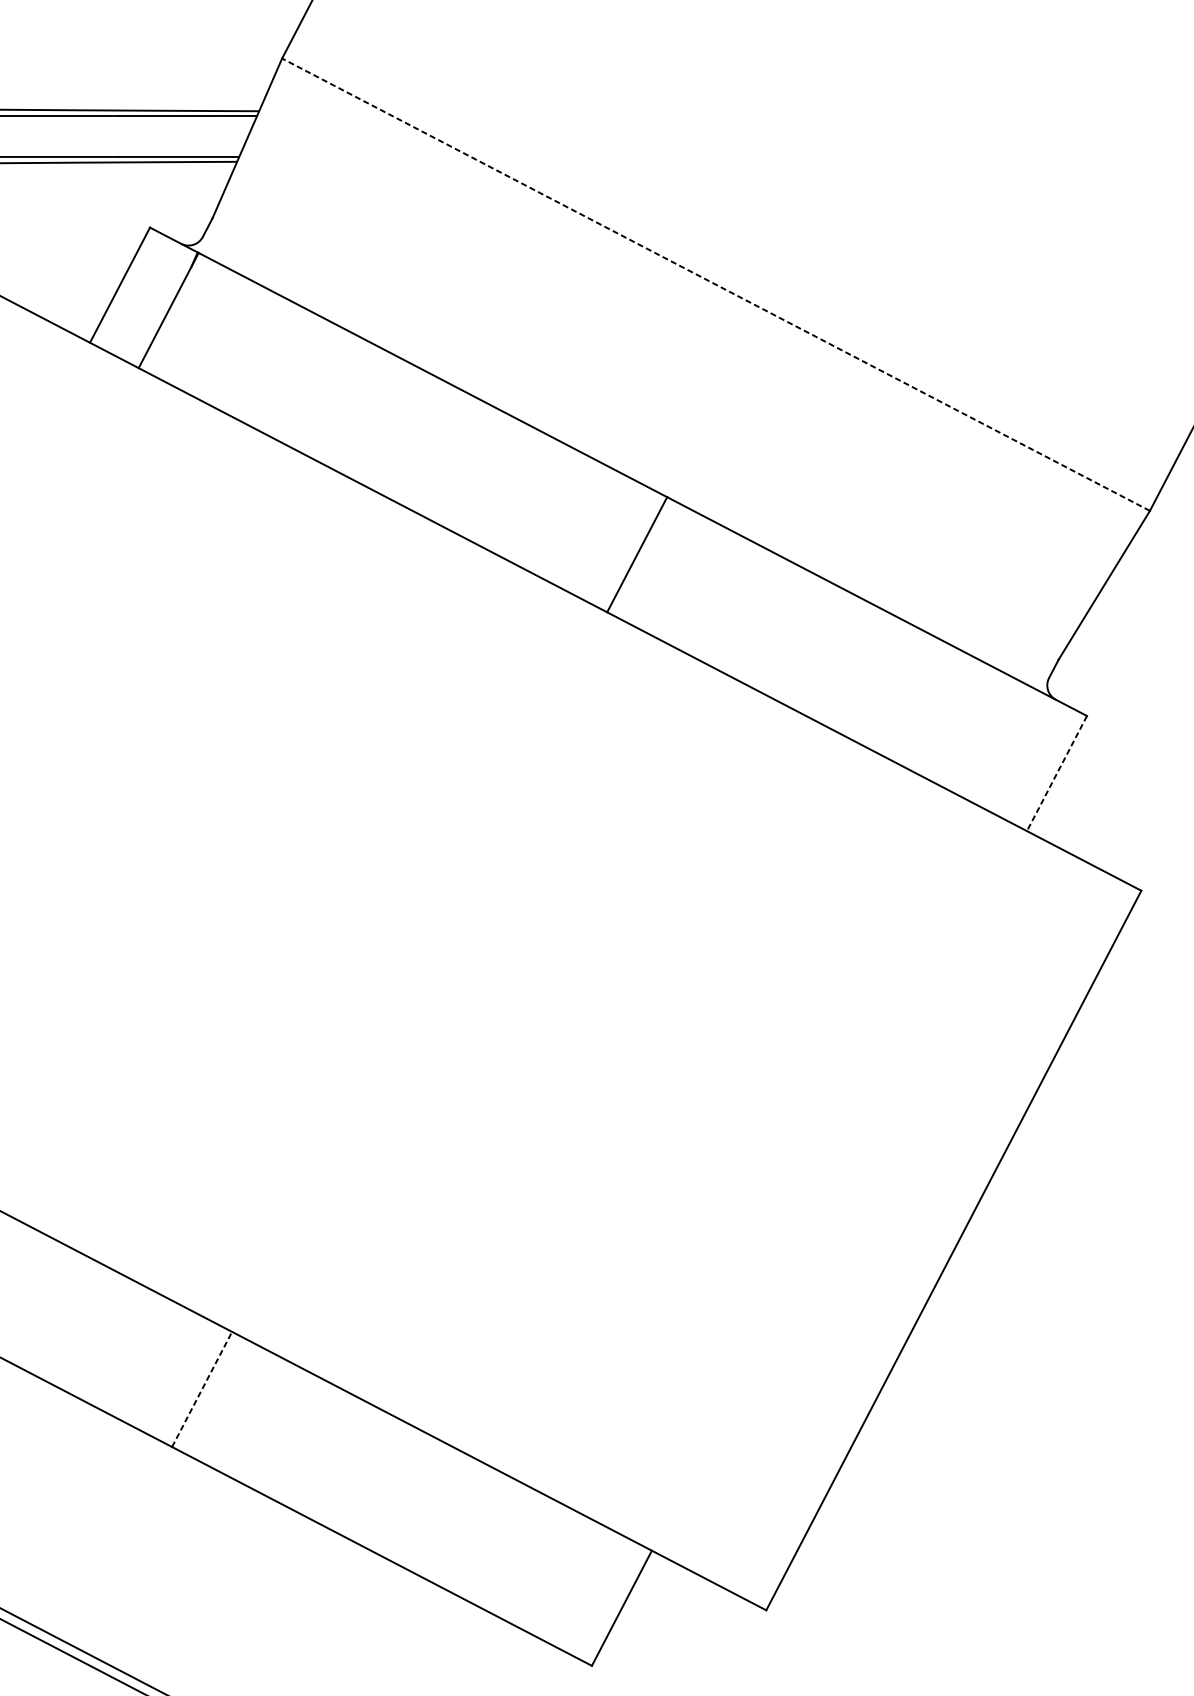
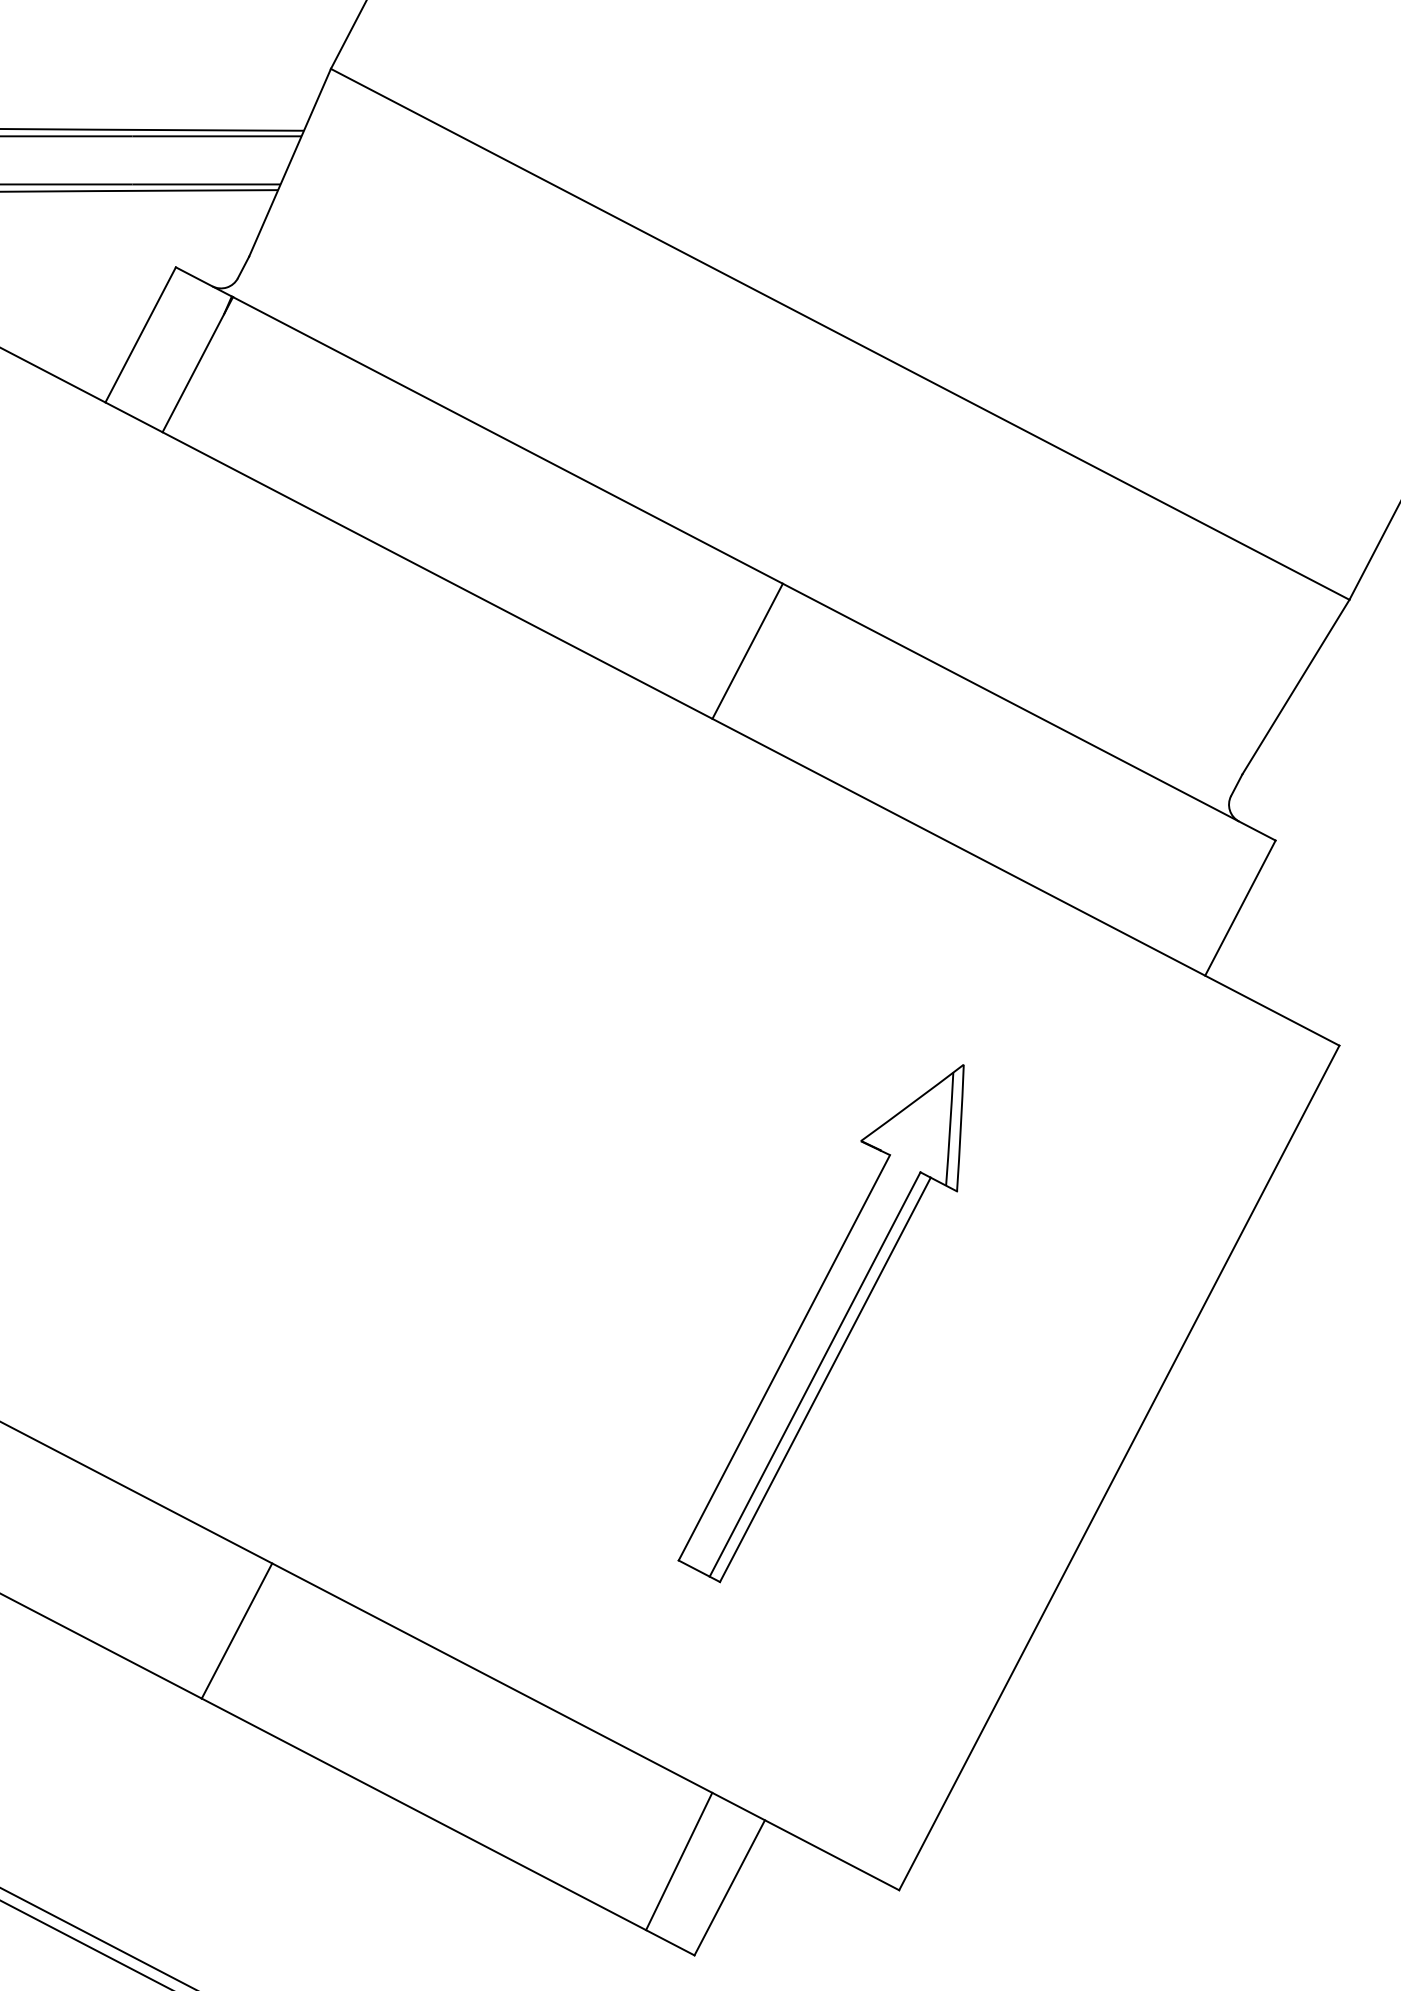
line: (715, 284) -> (839, 334), dashed -> solid
line: (1057, 773) -> (1240, 908), dashed -> solid
part: (699, 1127) -> (820, 1323), added
line: (202, 1389) -> (237, 1630), dashed -> solid
line: (579, 1585) -> (679, 1861), added

